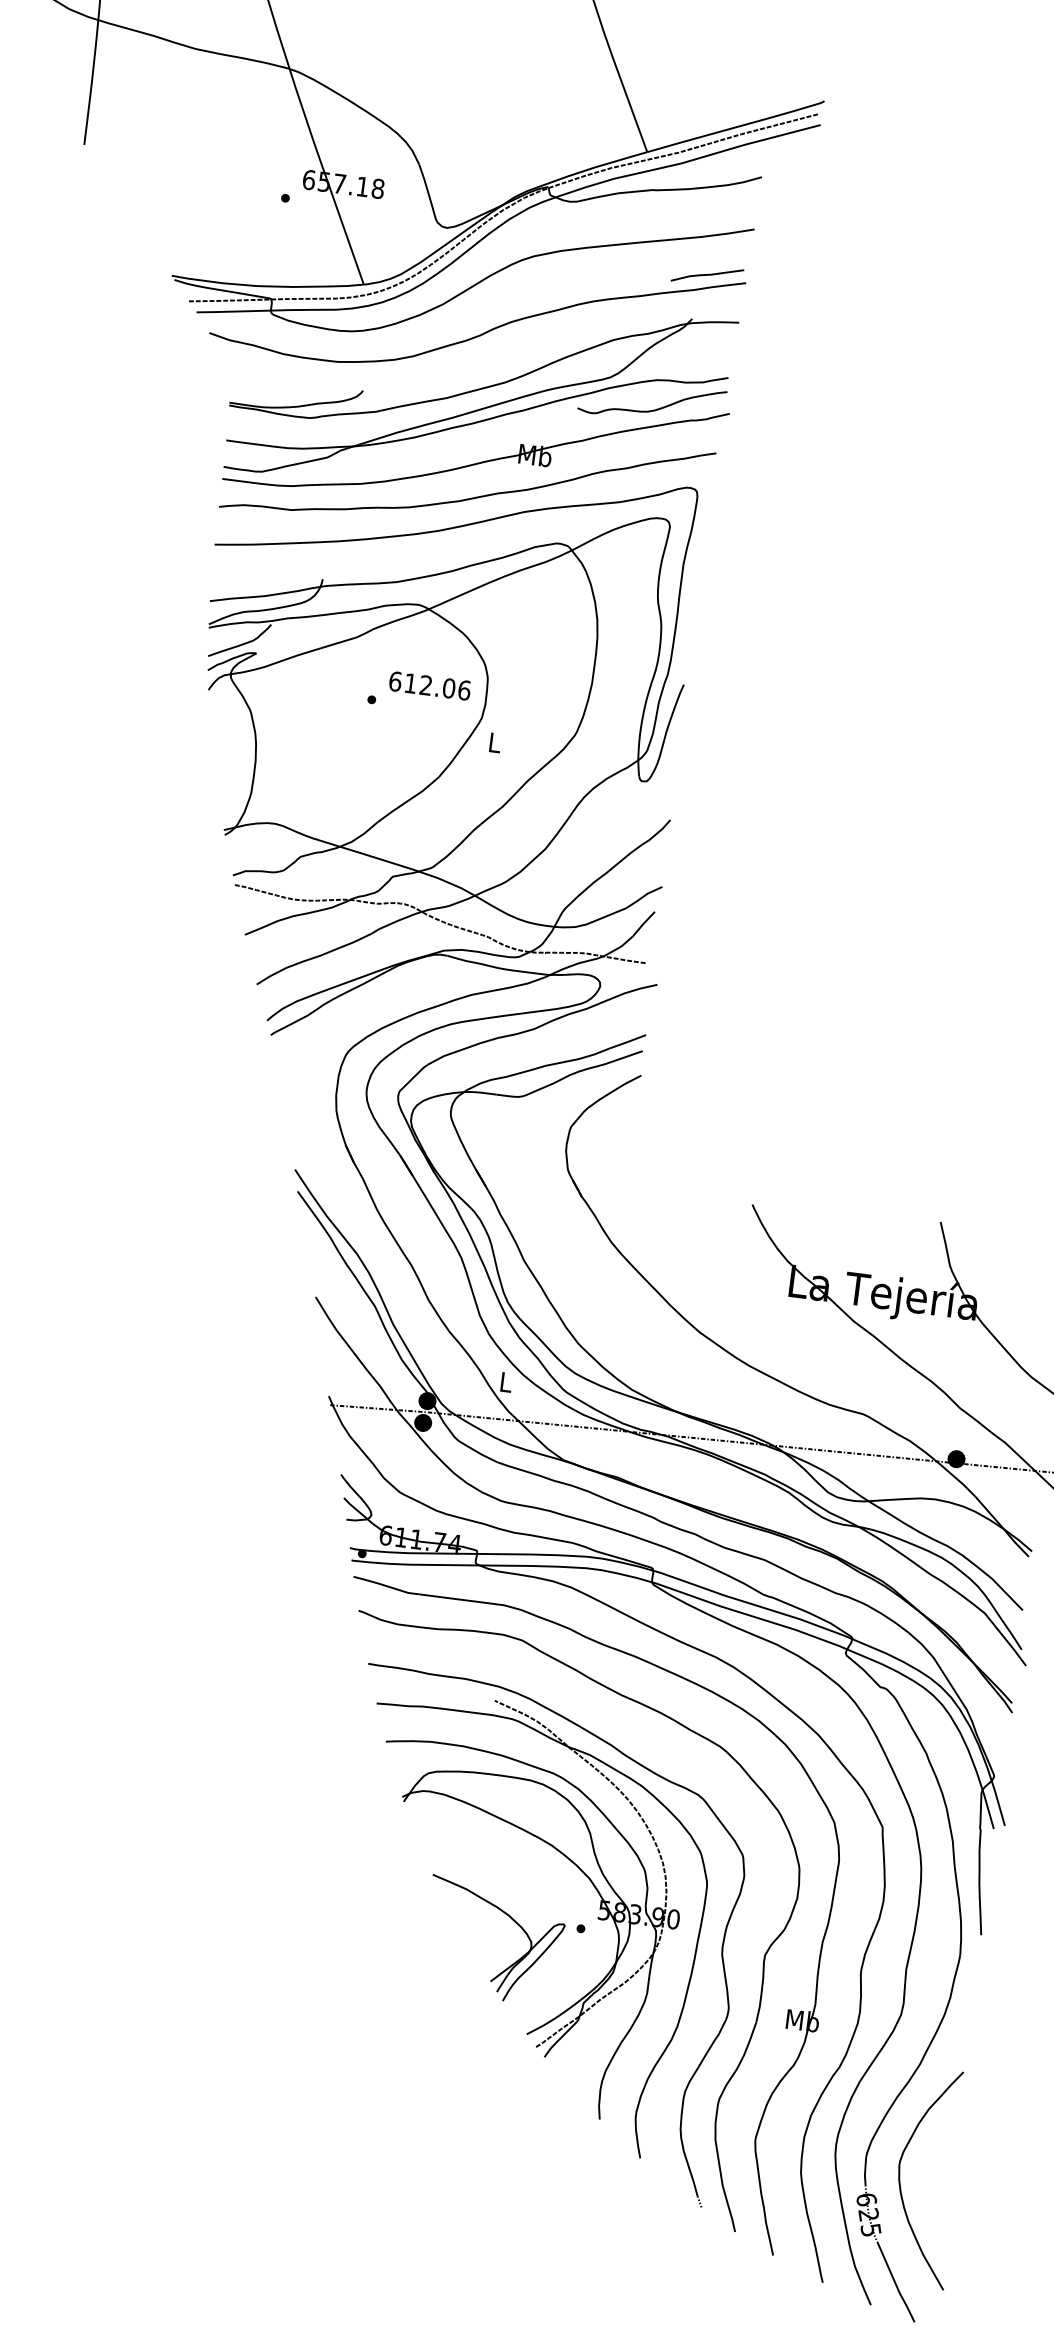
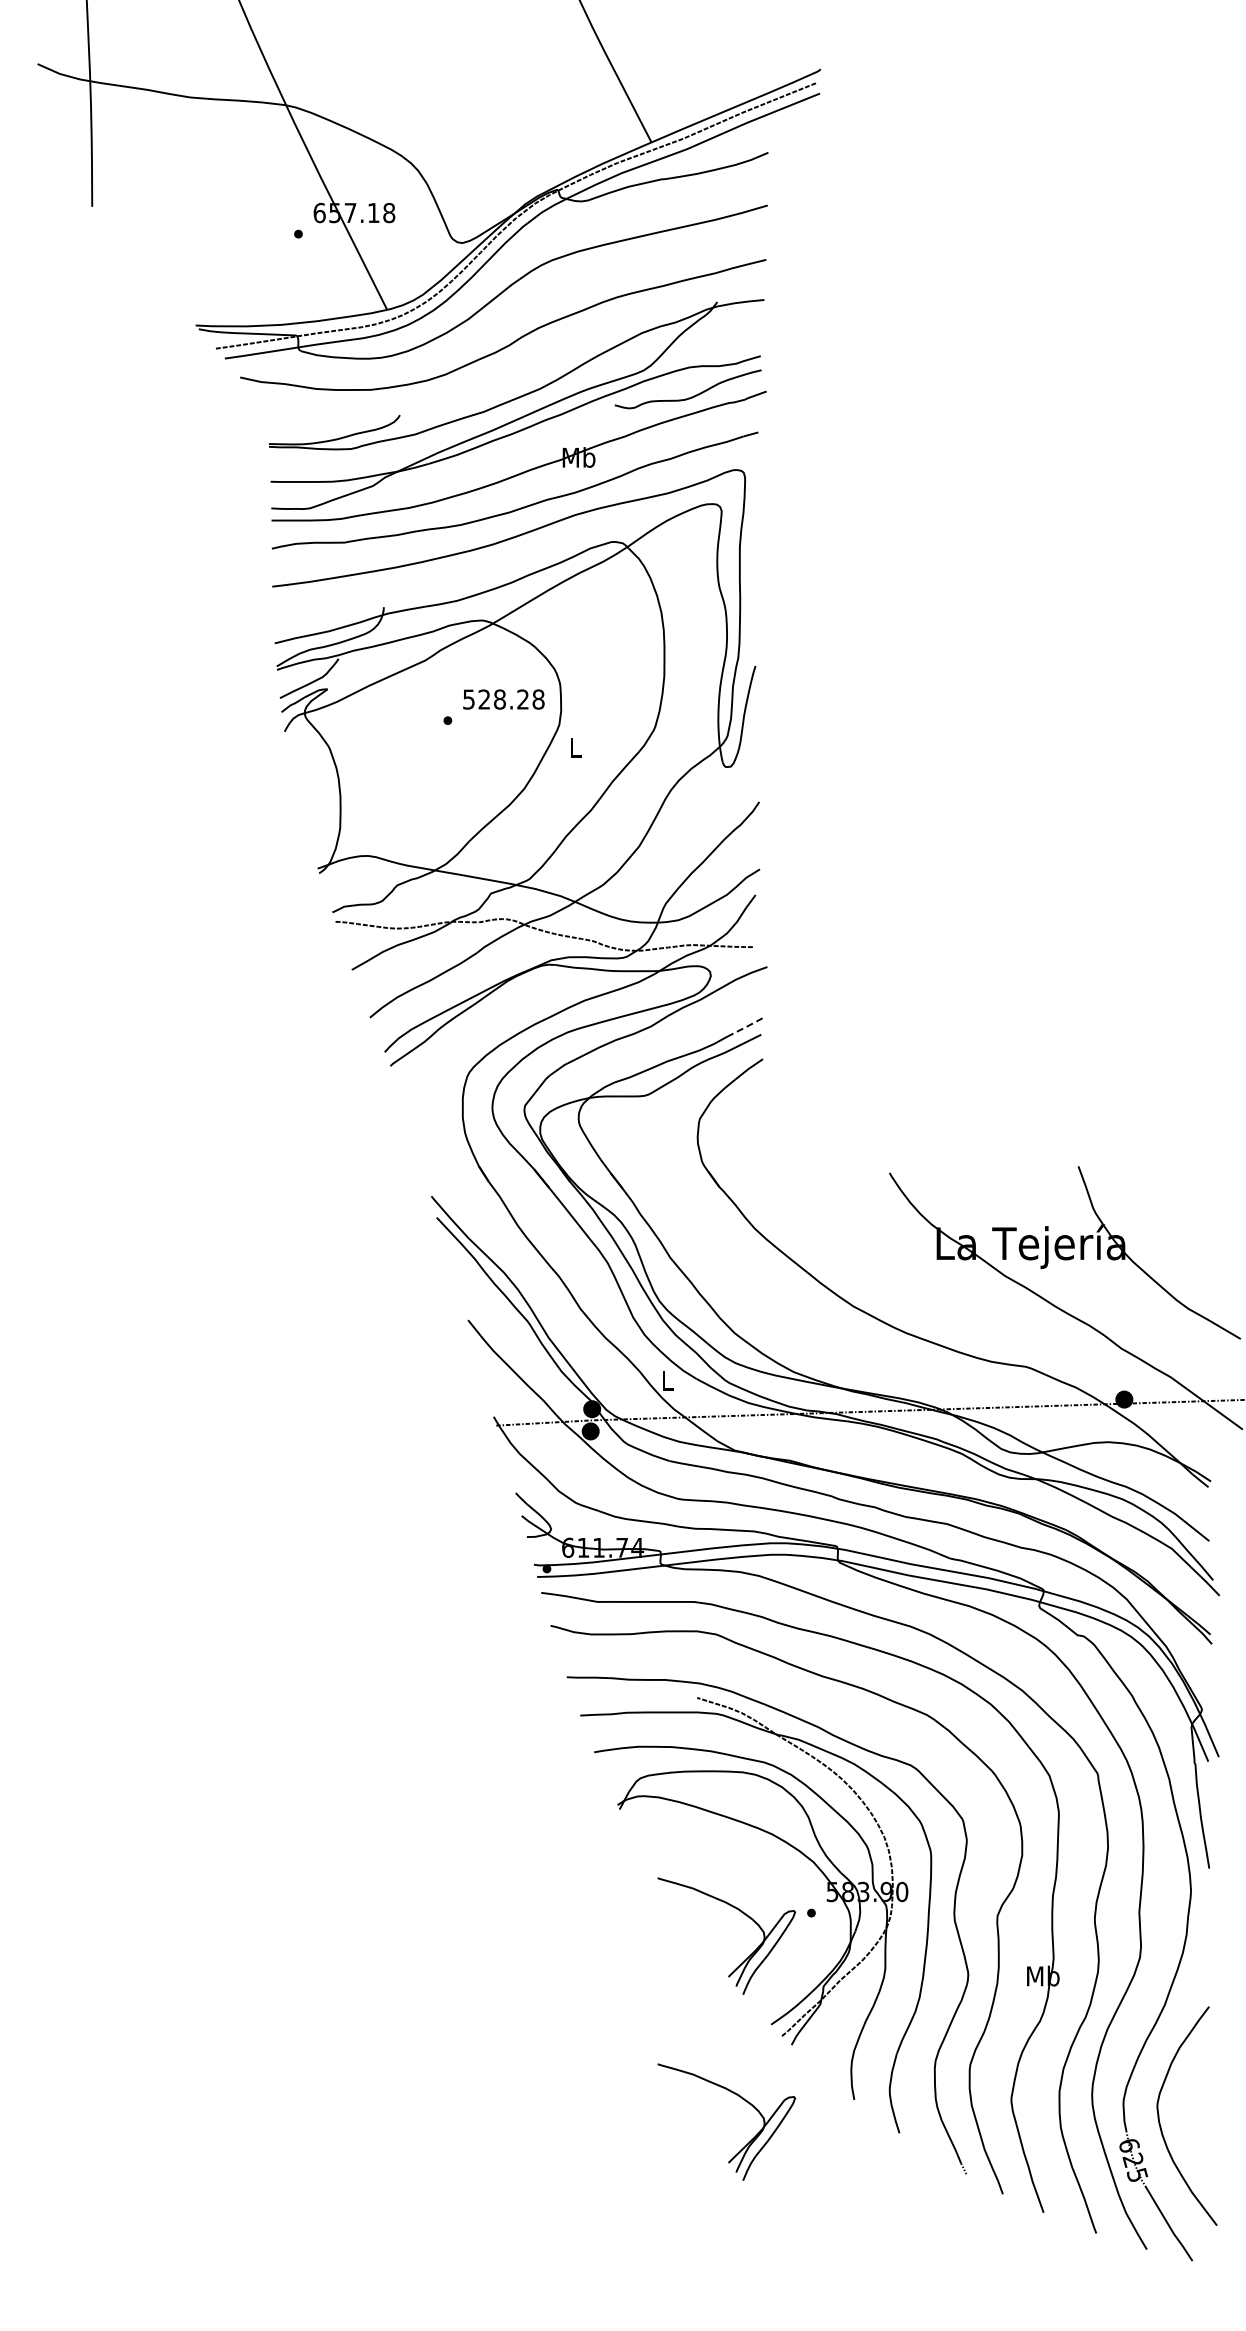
curve: (707, 274) -> (726, 256), removed
text: (429, 685) -> (503, 699), 612.06 -> 528.28
line: (628, 1041) -> (745, 1027), solid -> dashed
part: (489, 2106) -> (743, 2100), added

